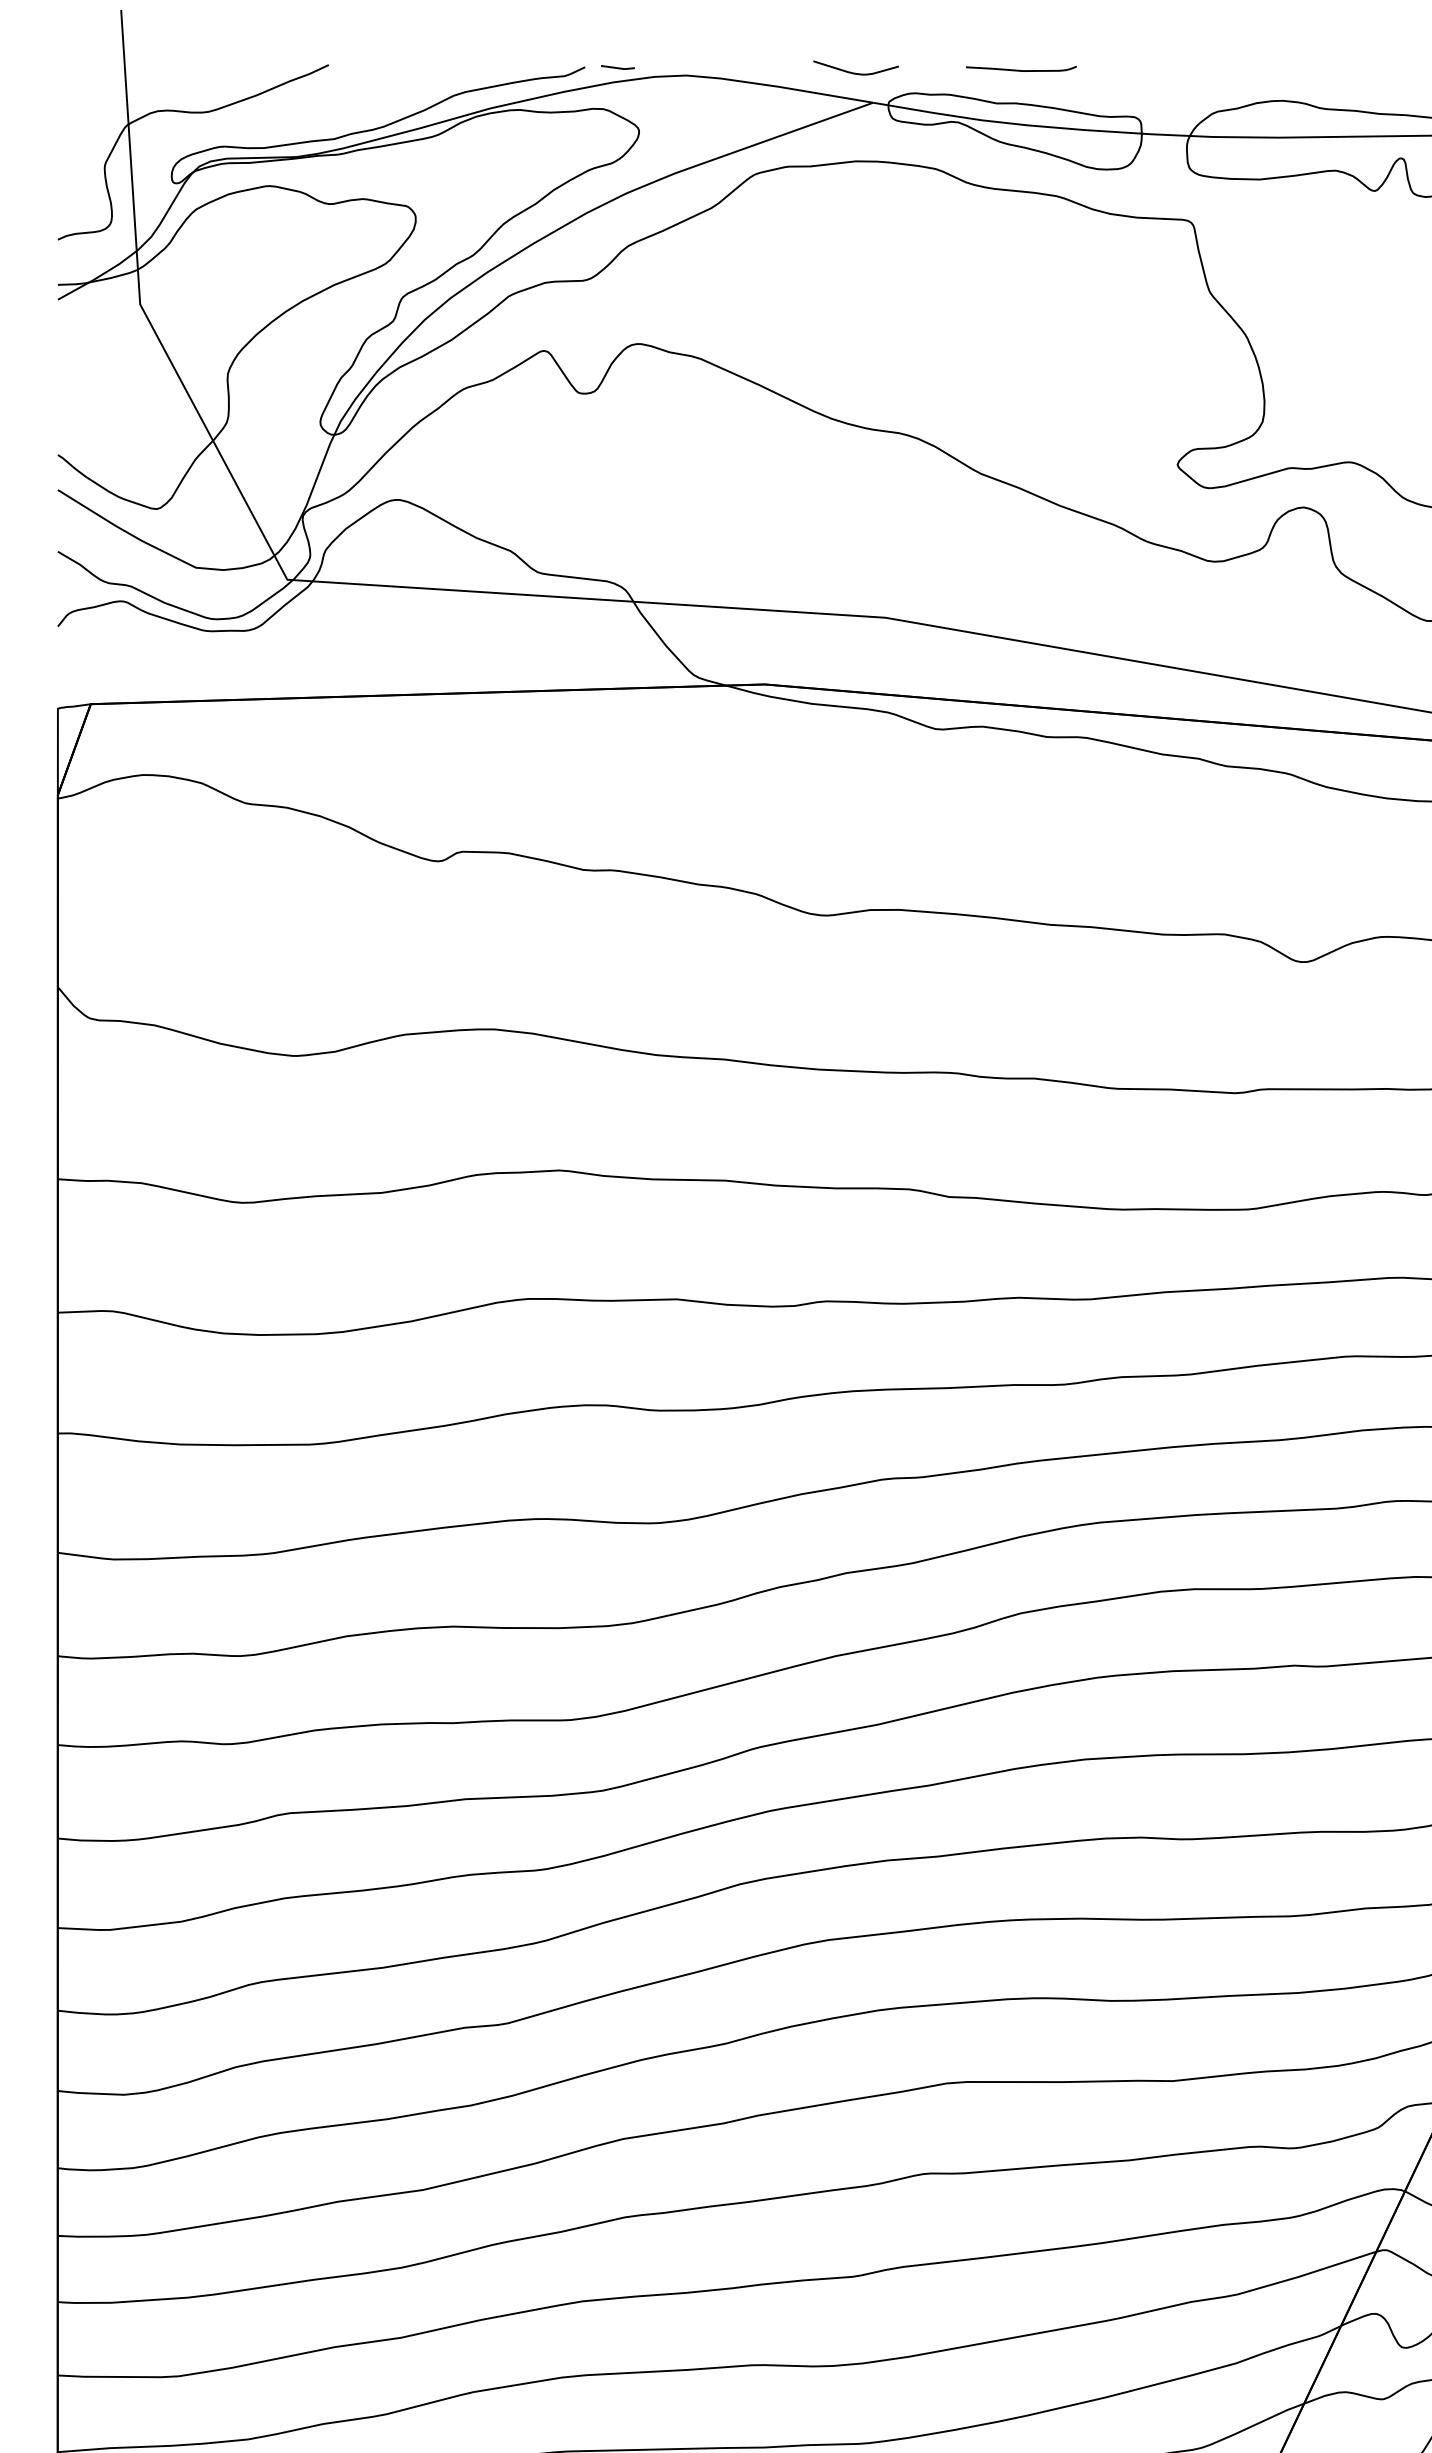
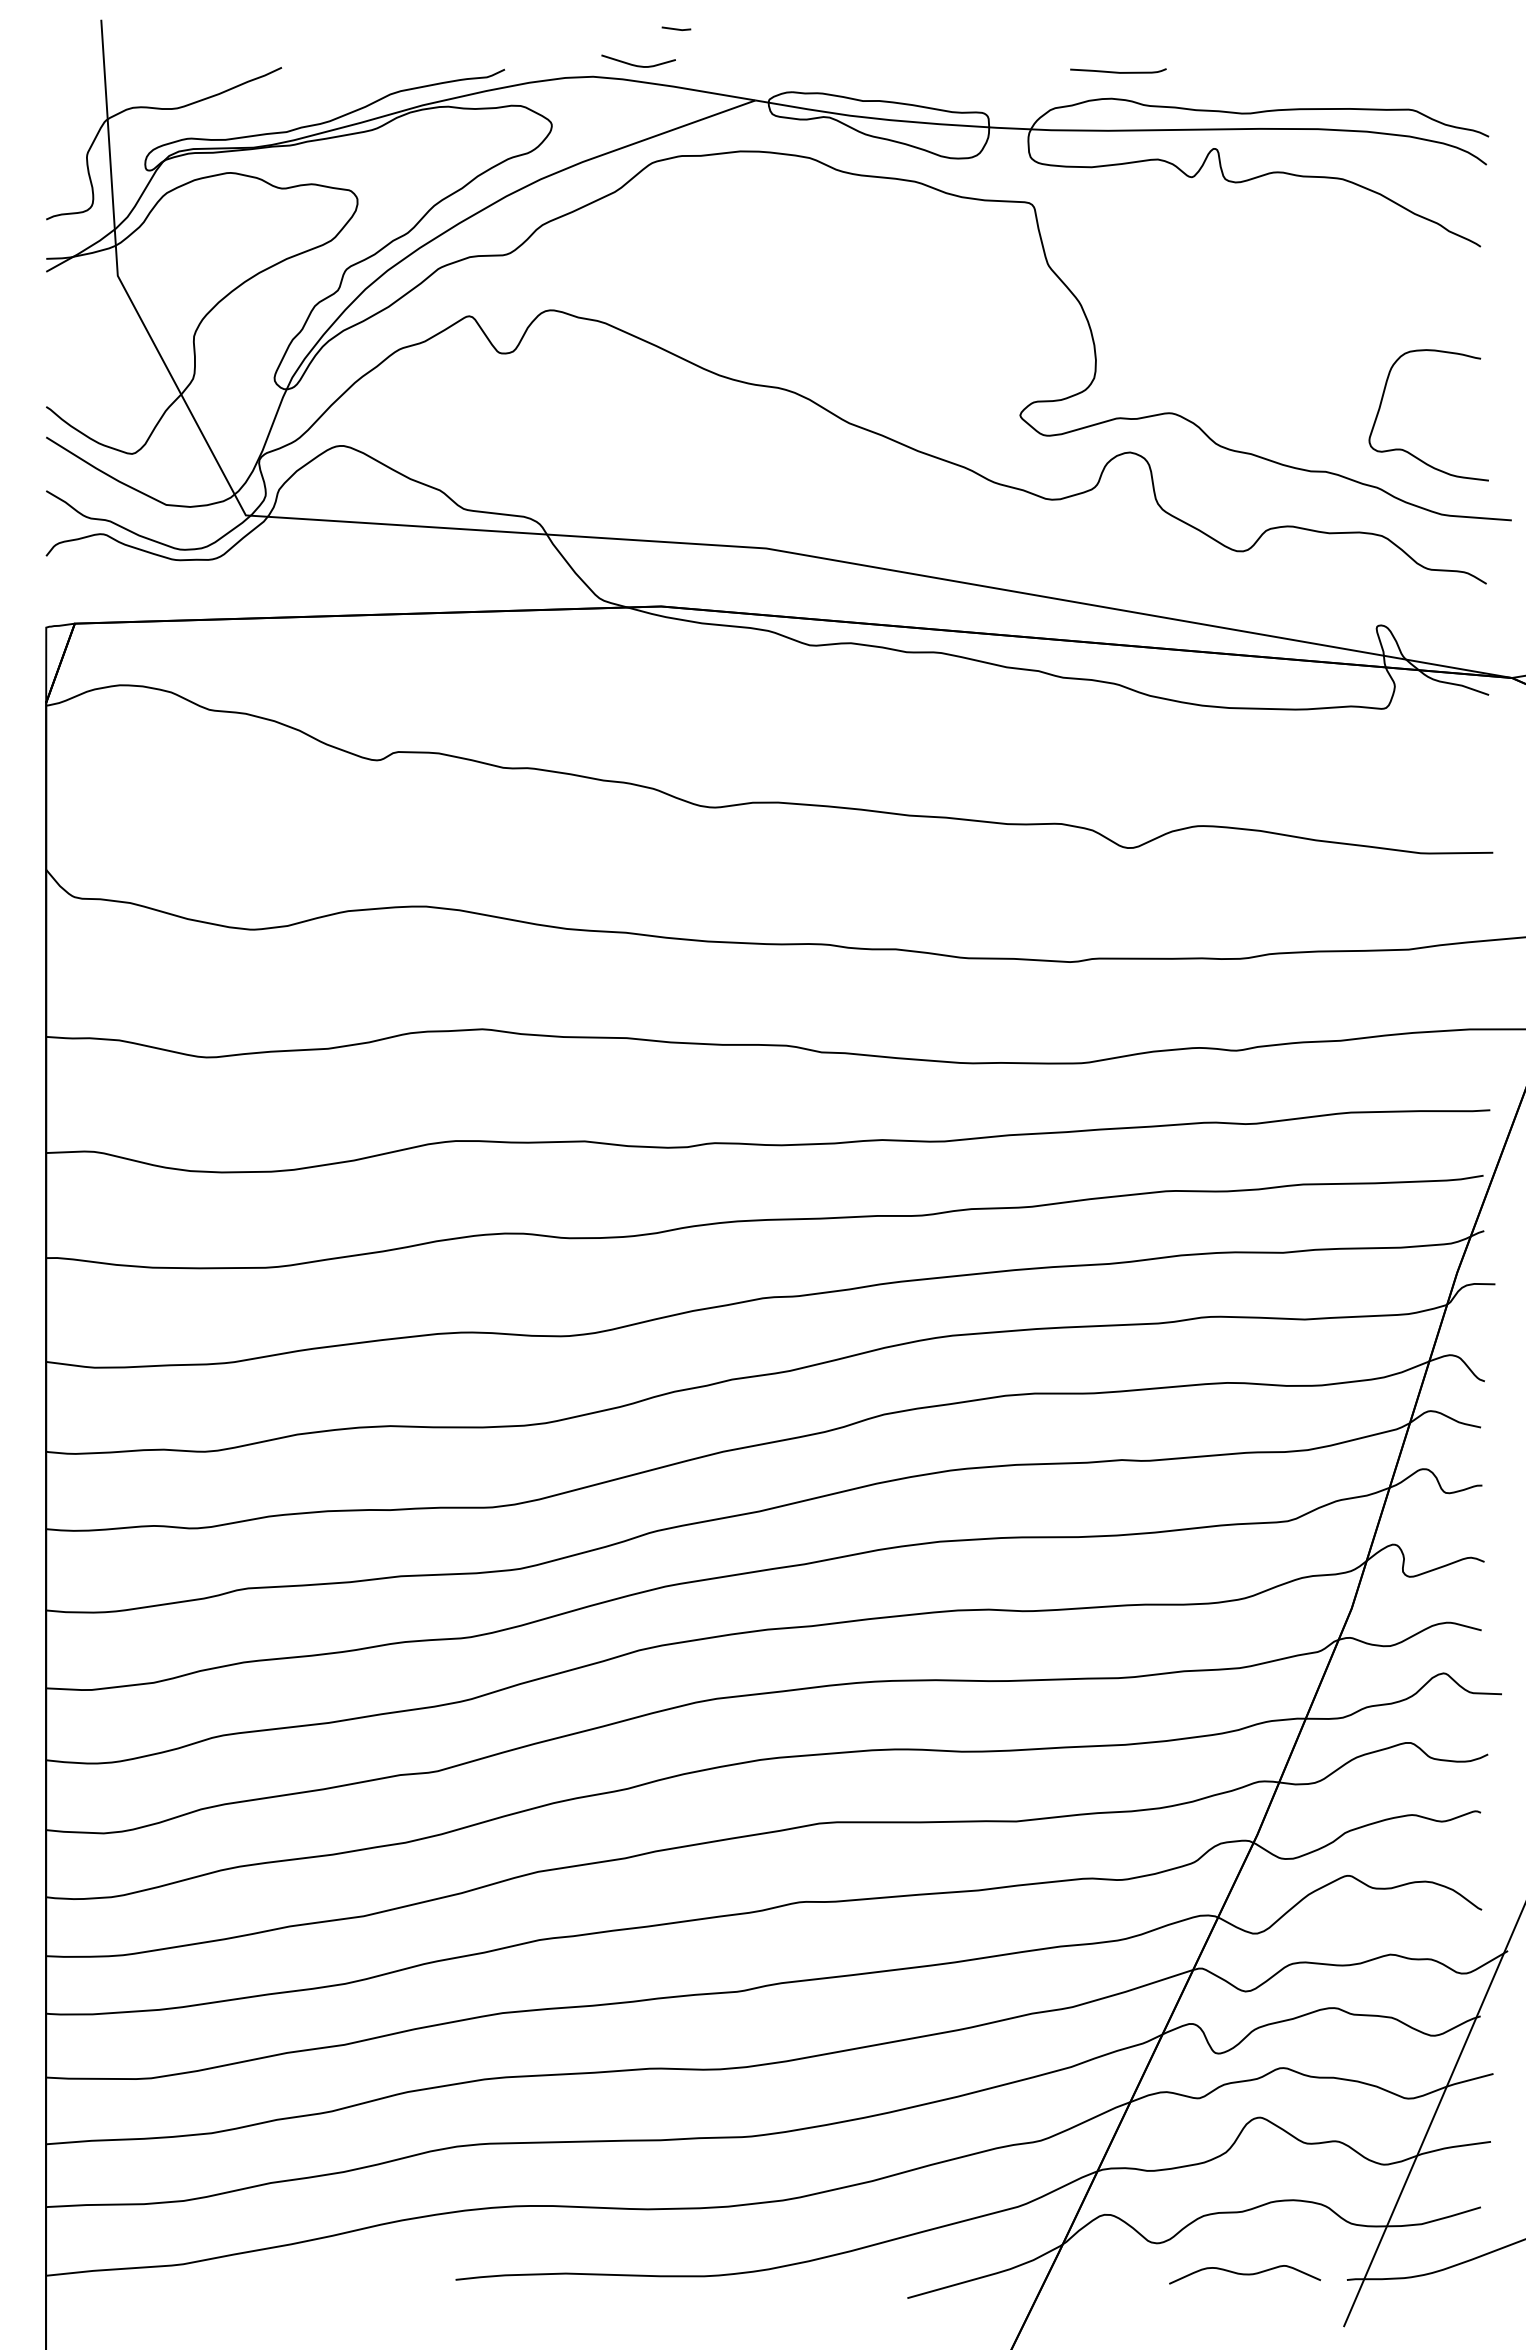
line: (618, 67) -> (676, 28), moved
curve: (1021, 69) -> (1118, 71), moved
curve: (852, 71) -> (635, 64), moved

